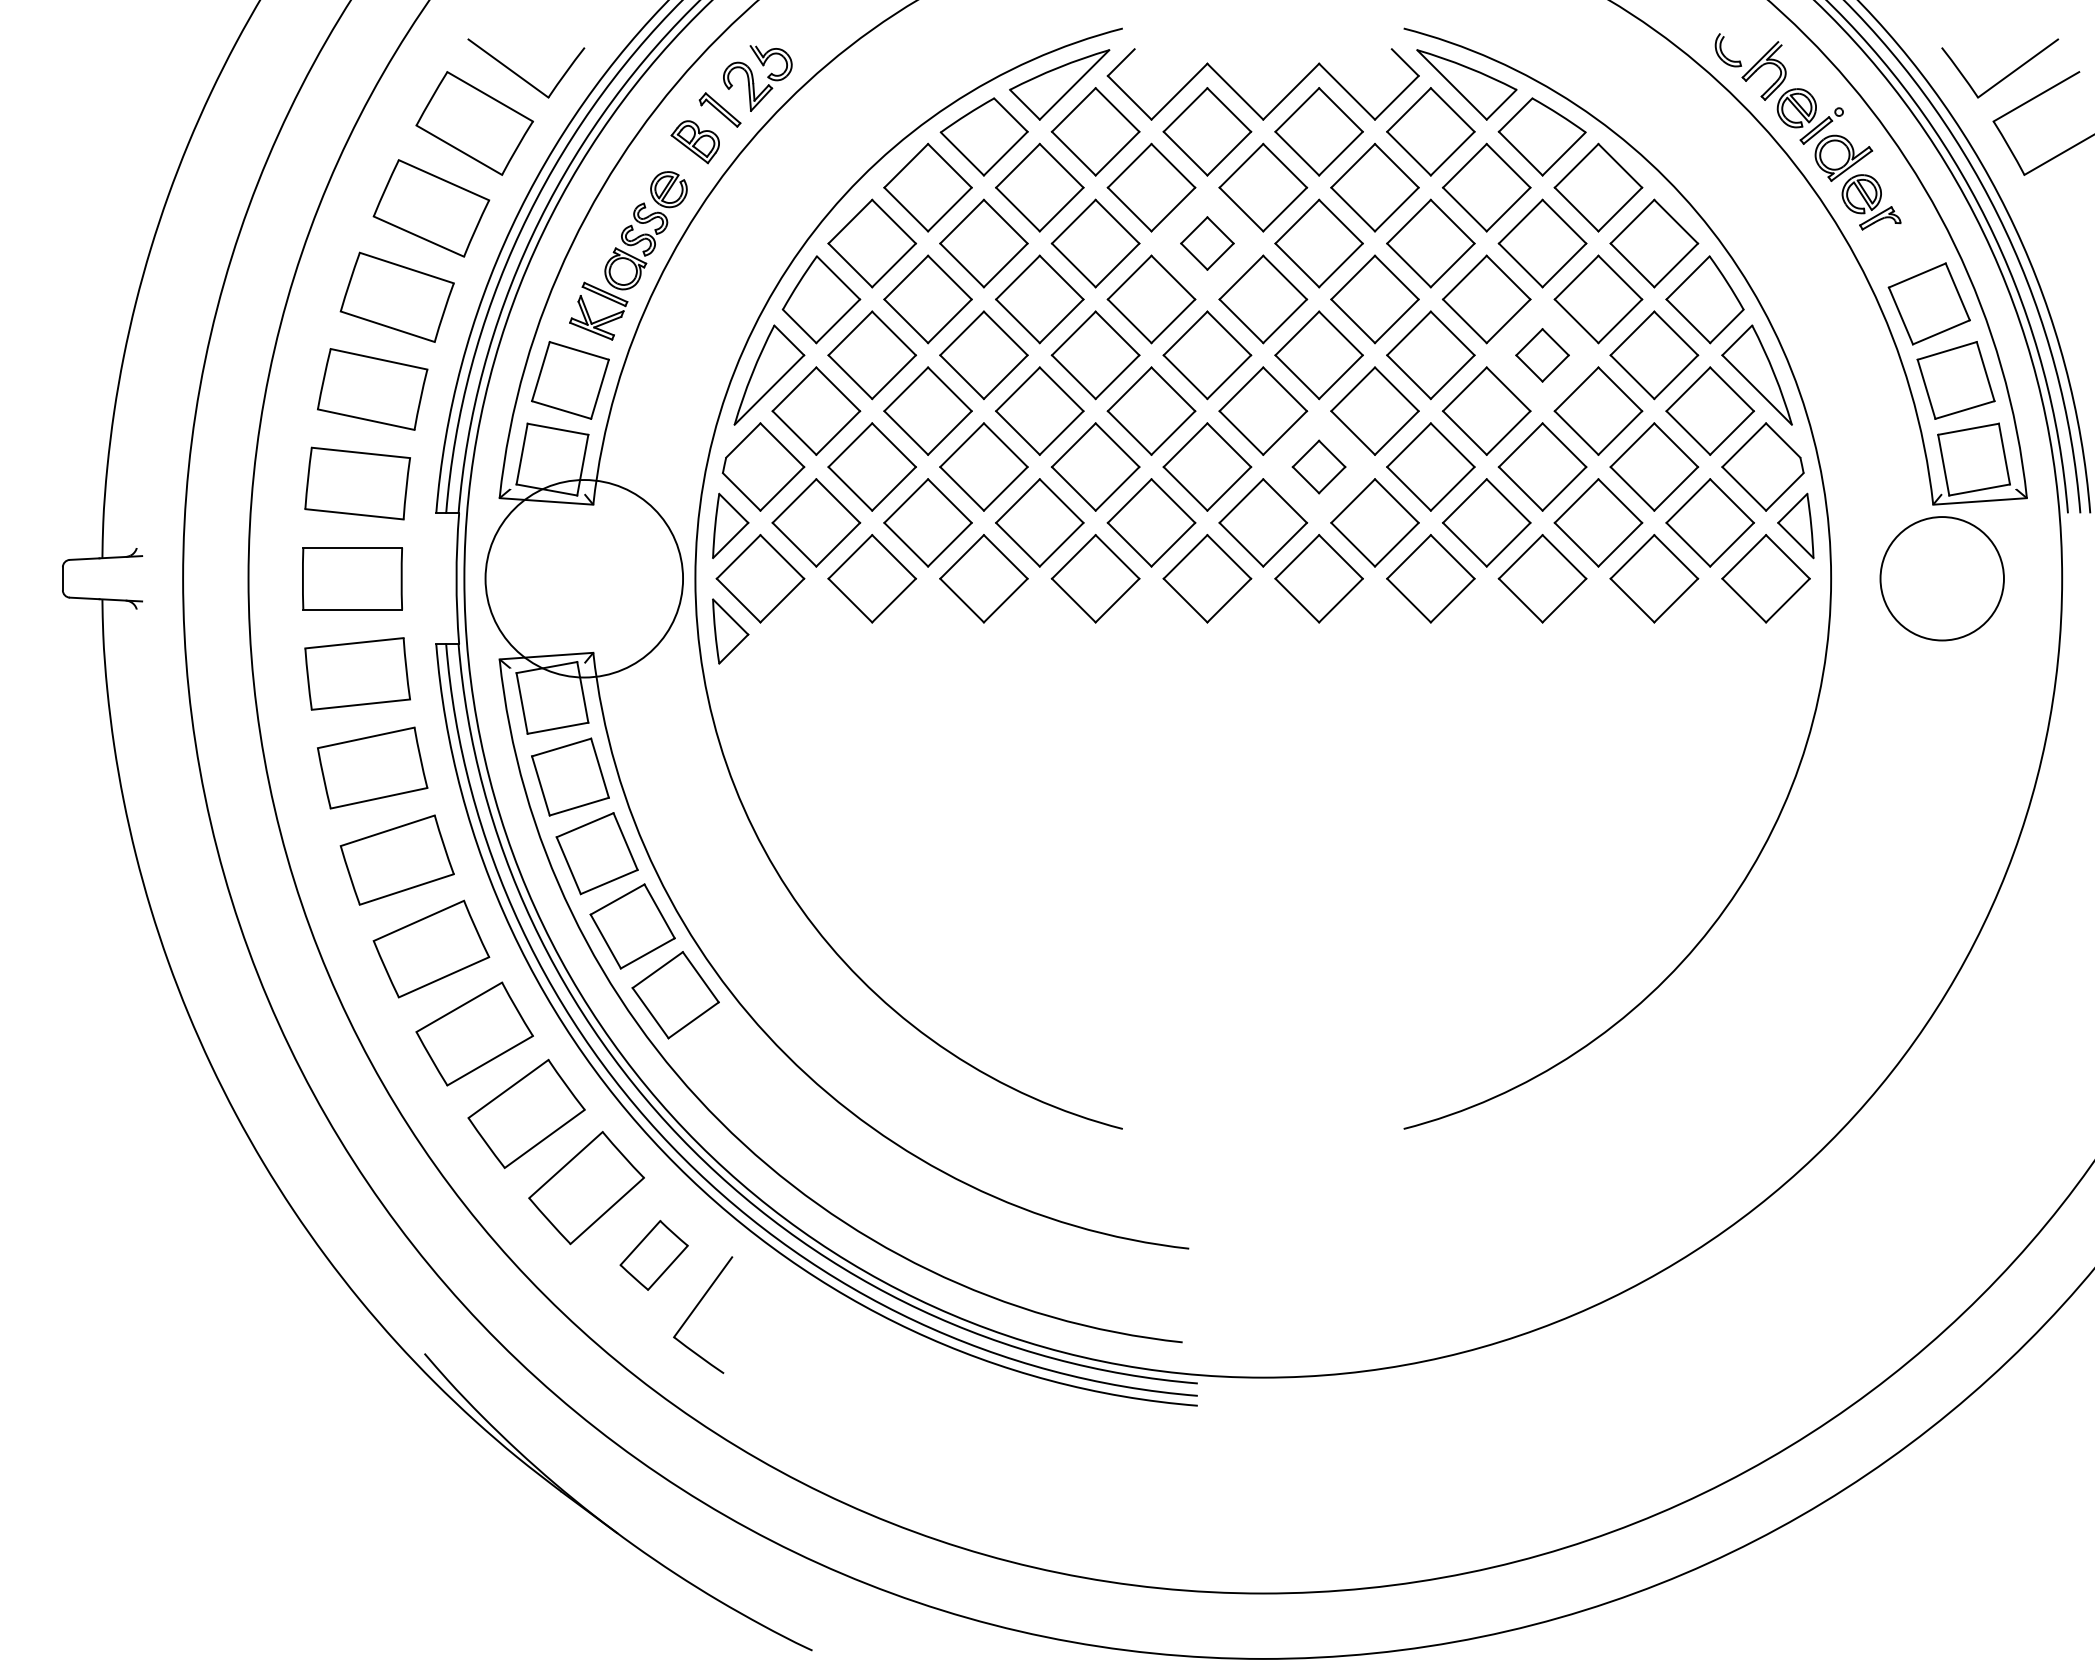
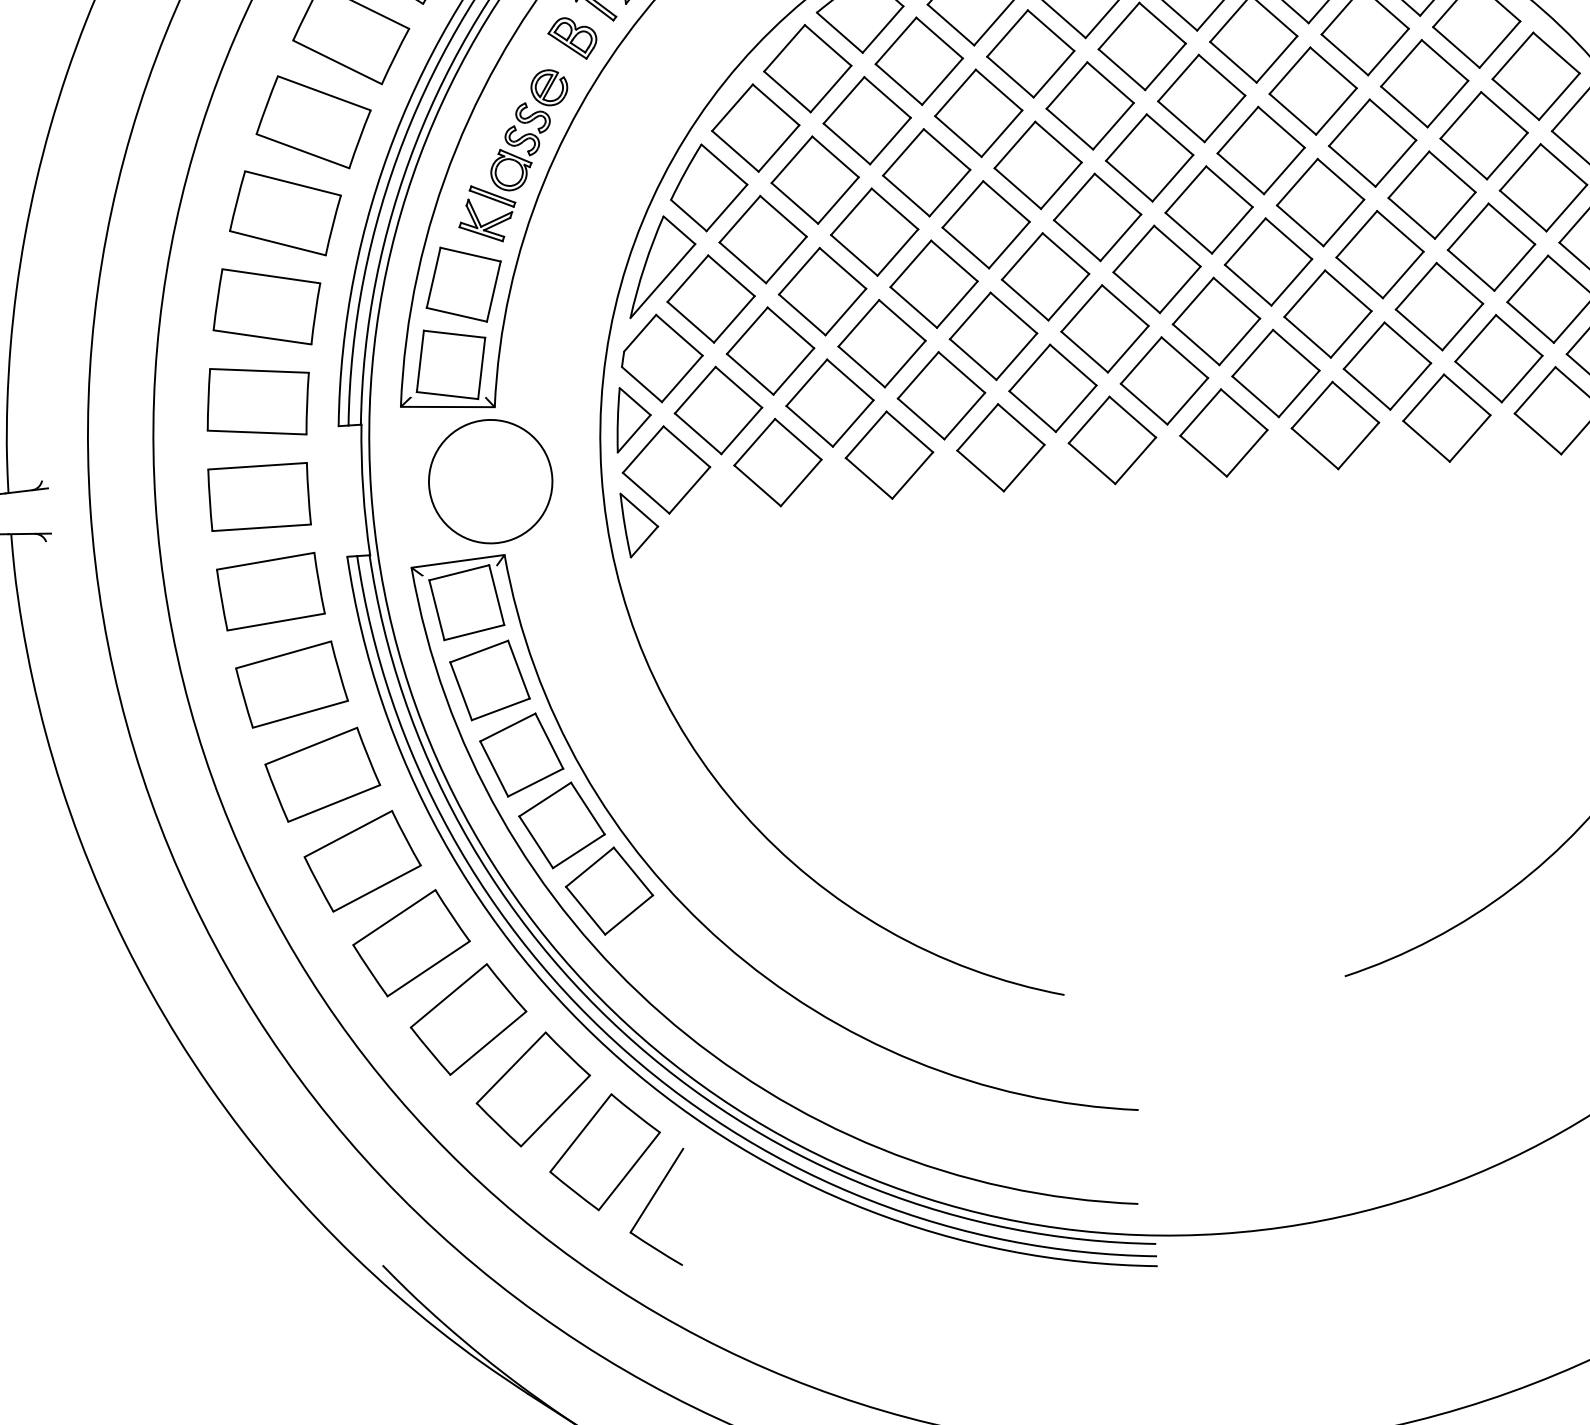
part: (1207, 243) -> (1090, 105), size x1.67
part: (1542, 355) -> (1431, 195), size x1.67
part: (1318, 466) -> (1215, 320), size x1.67
circle: (584, 578) -> (490, 481), size x0.62
part: (654, 1255) -> (605, 1152), size x1.67

